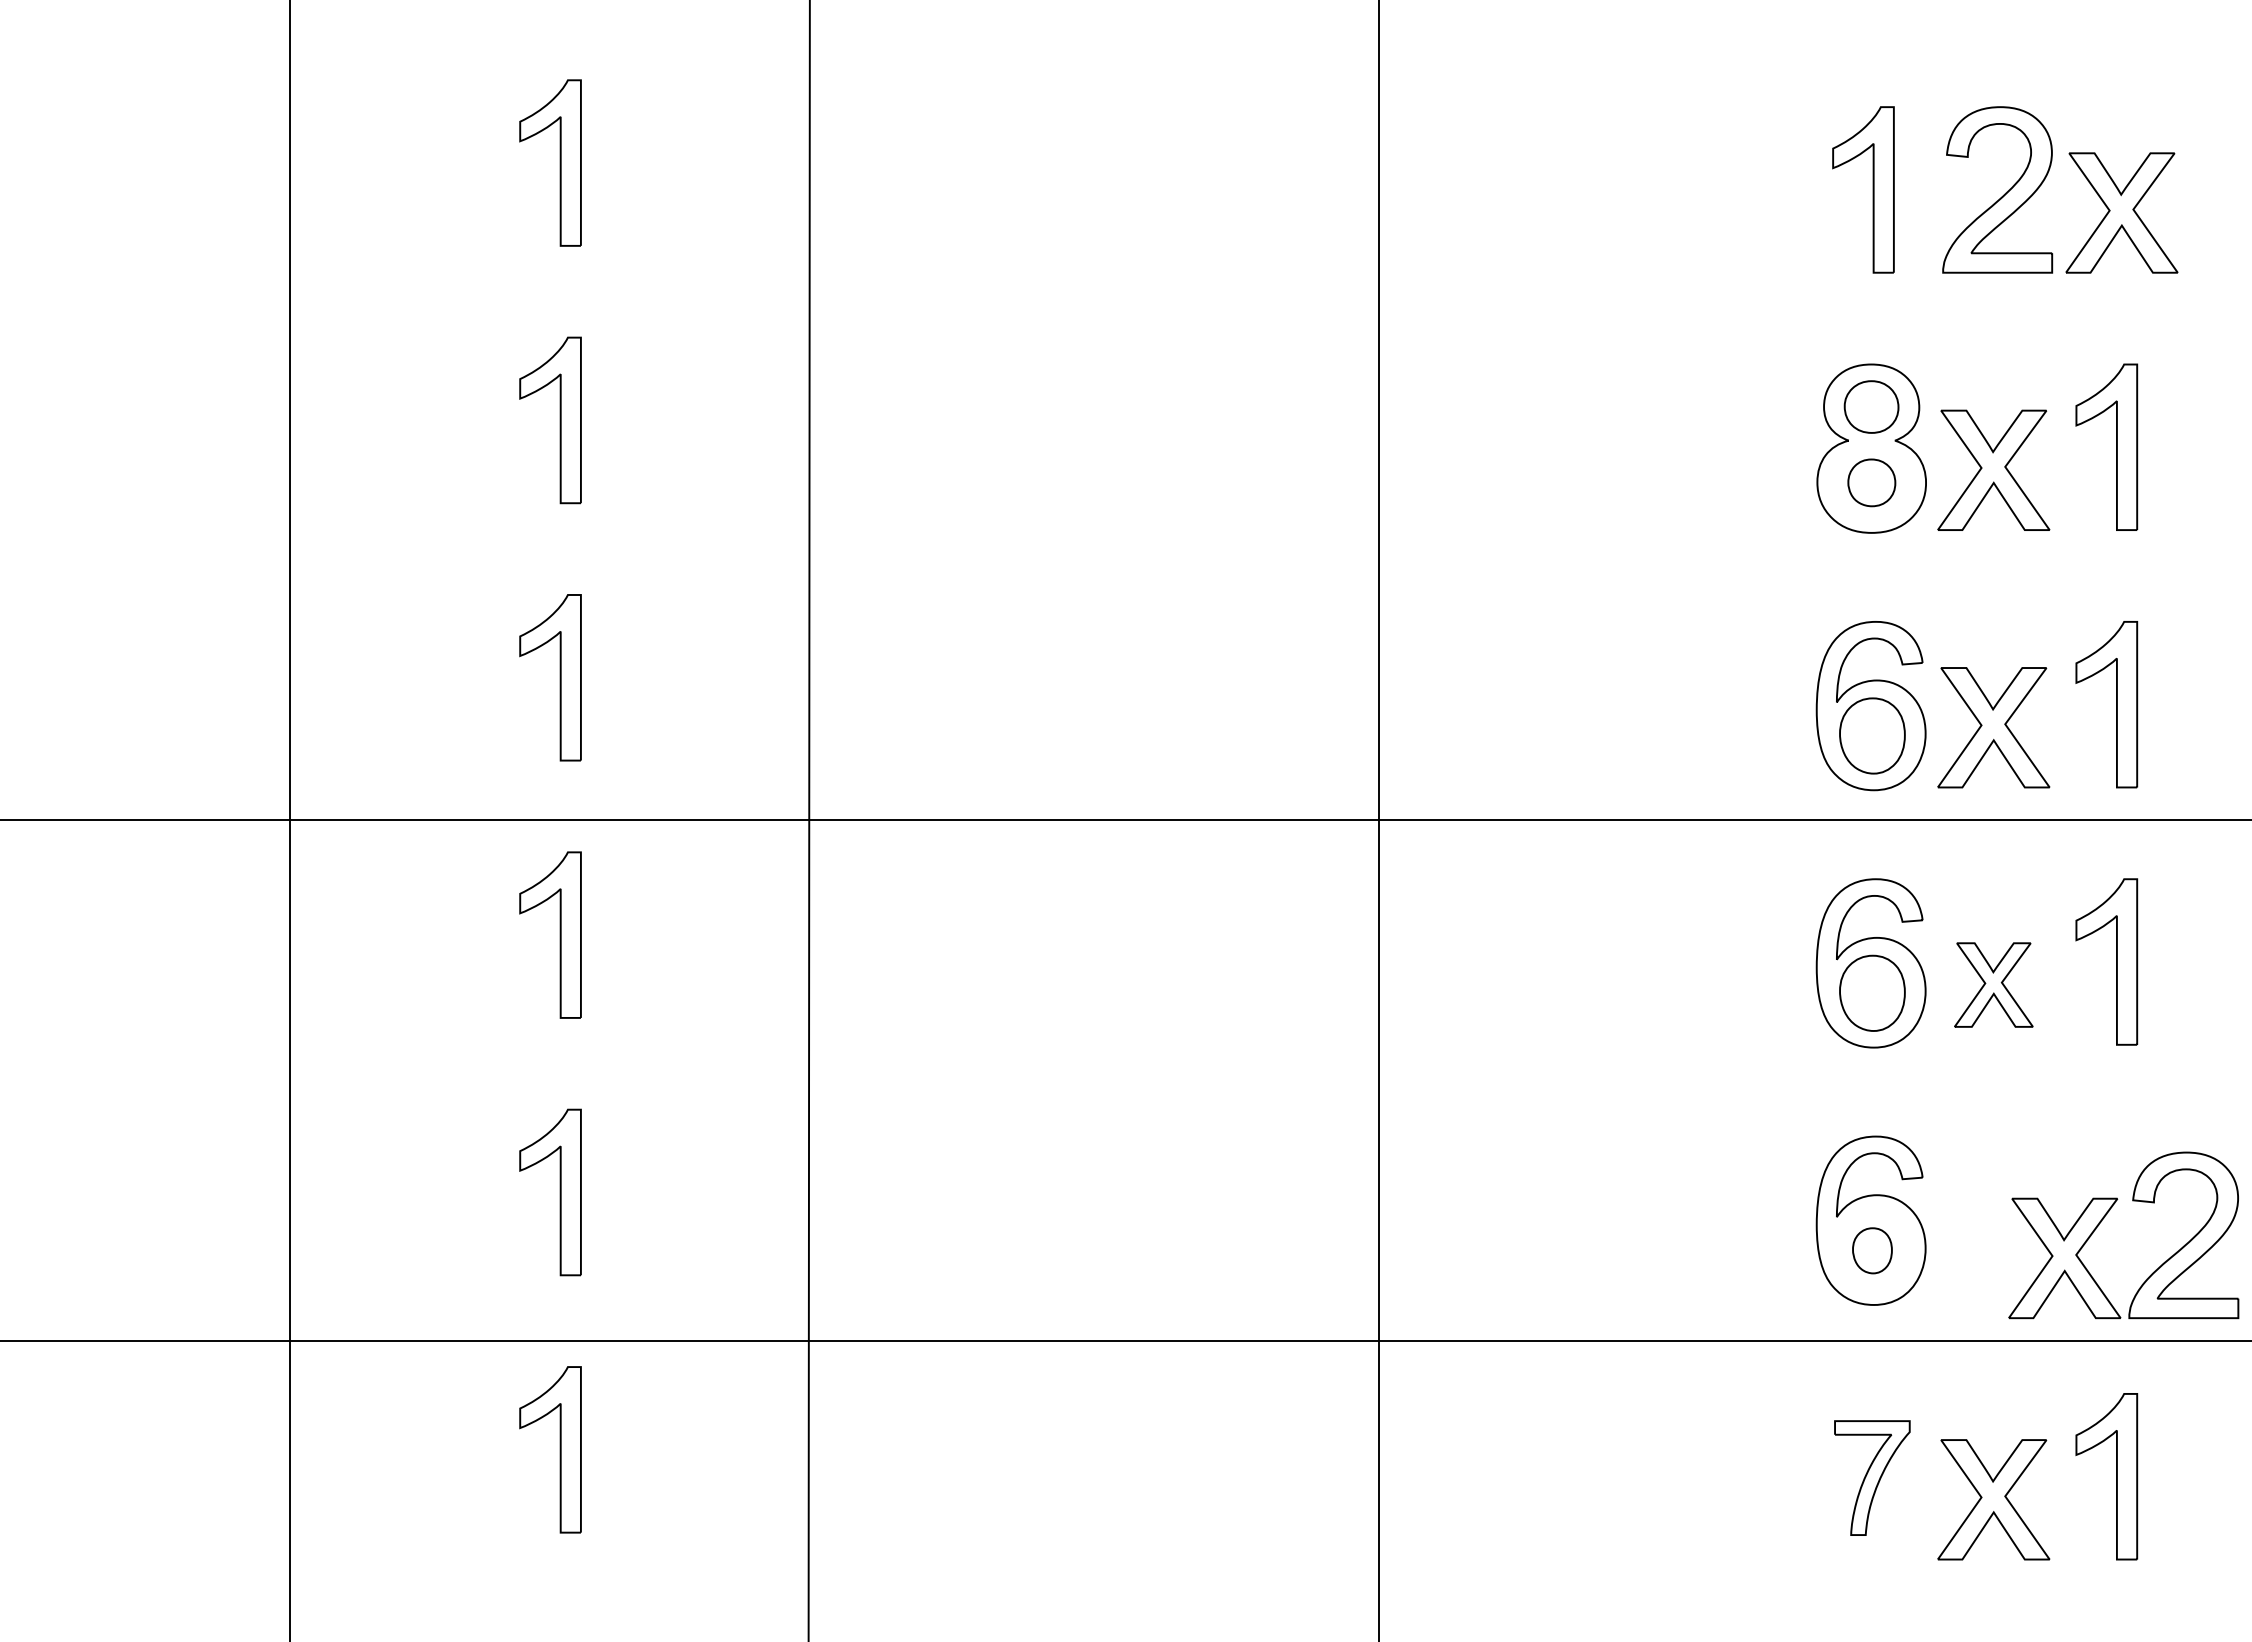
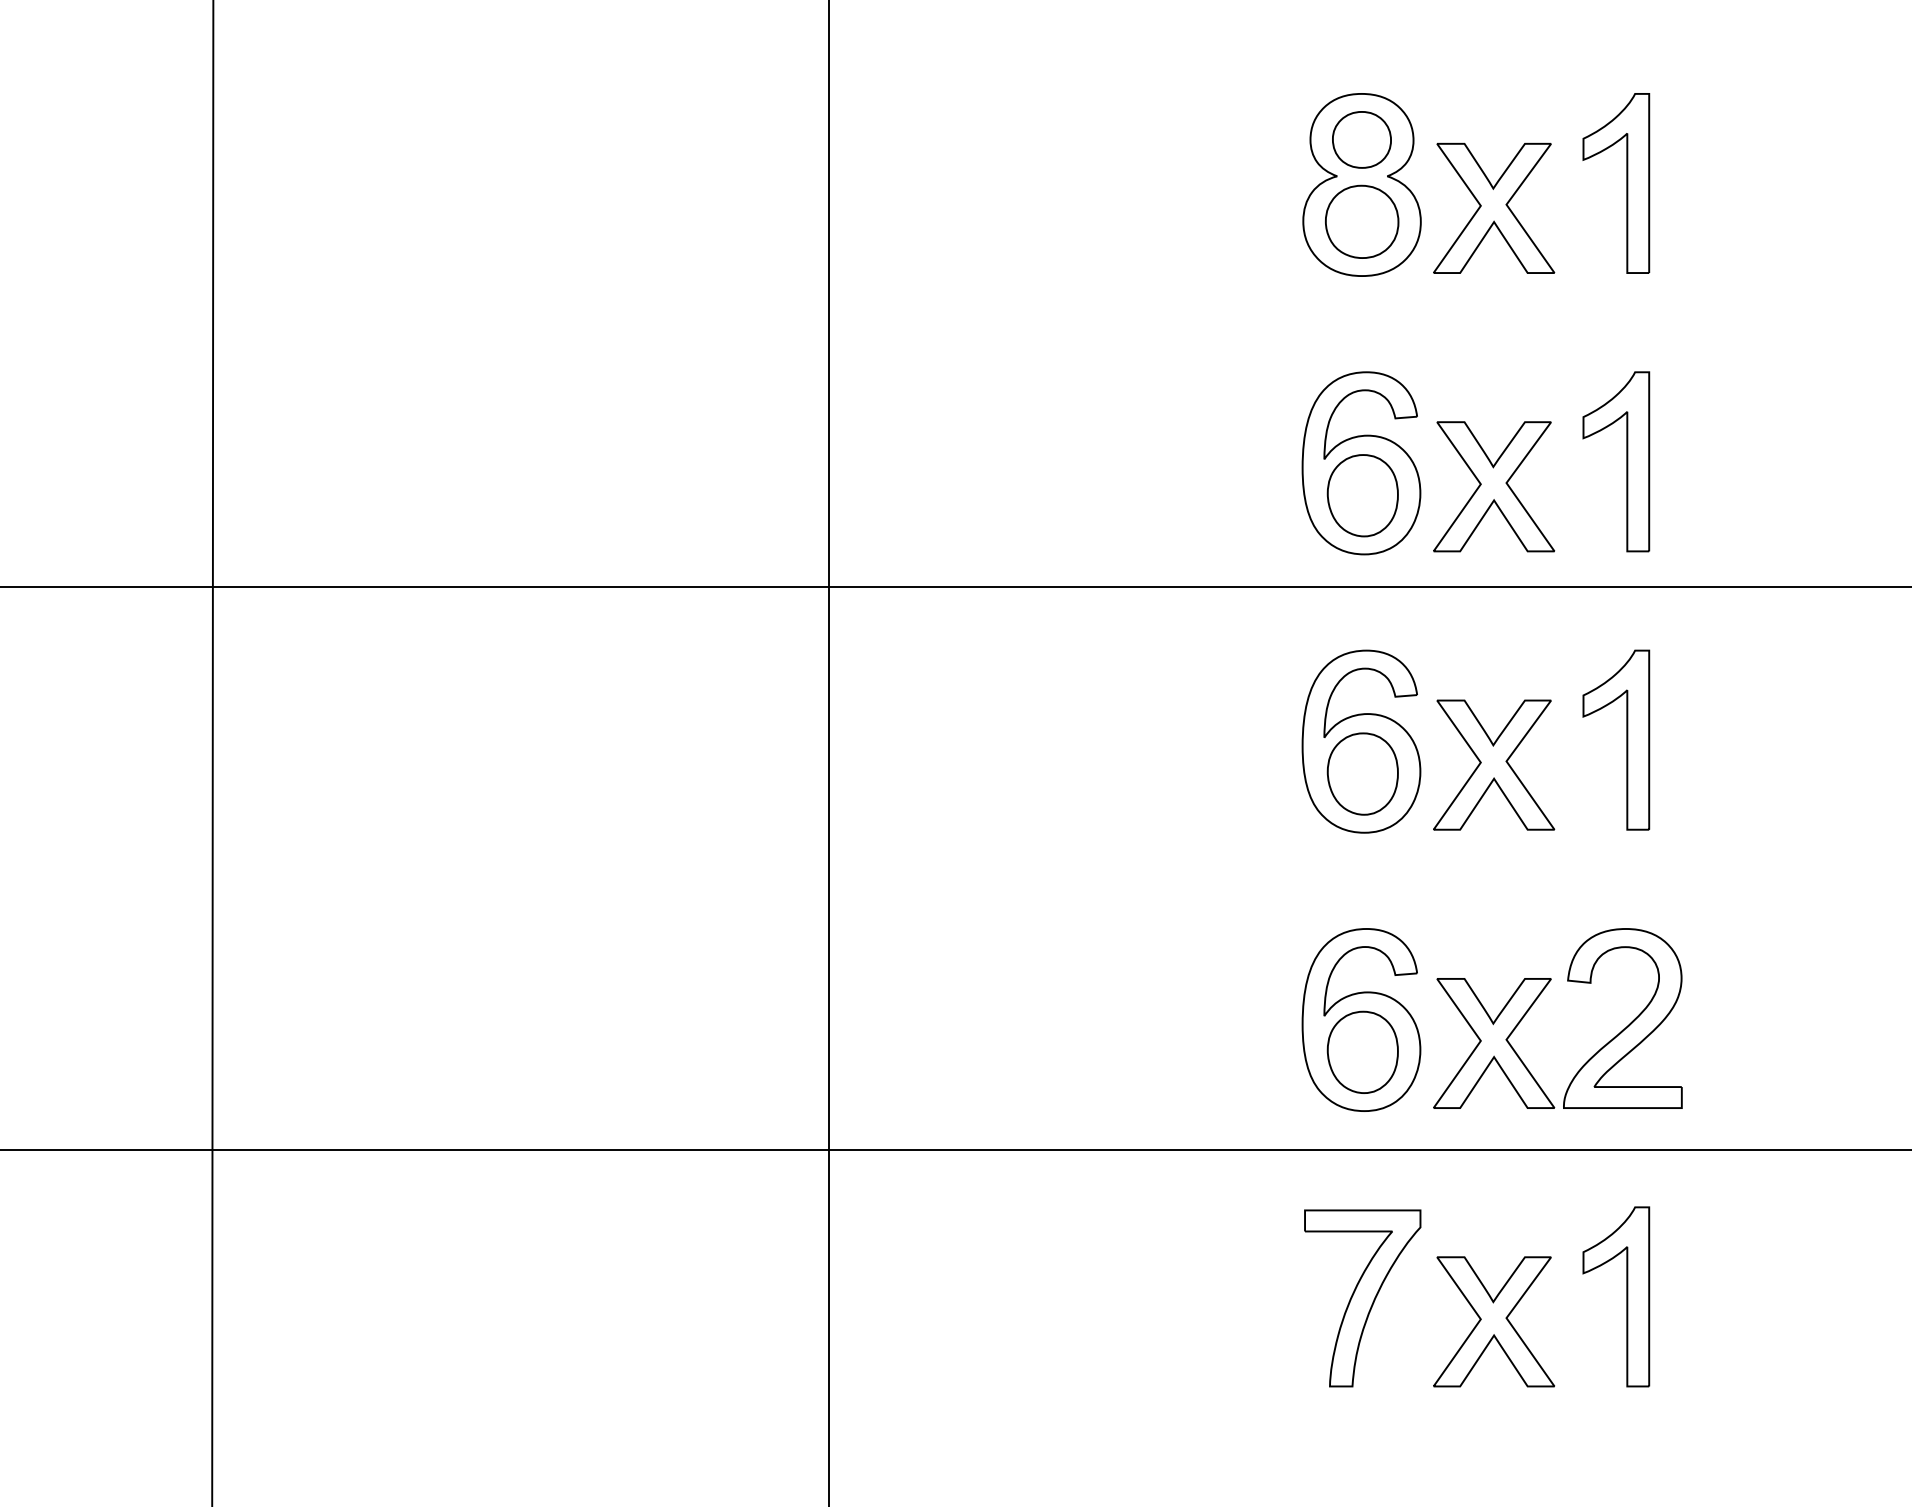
part: (1871, 482) -> (1361, 221), size x1.43
part: (1993, 984) -> (1493, 764), size x1.43
part: (2104, 1218) -> (1537, 1000), moved
part: (1872, 1250) -> (1362, 1052), size x1.67
part: (1872, 1477) -> (1362, 1297), size x1.43

